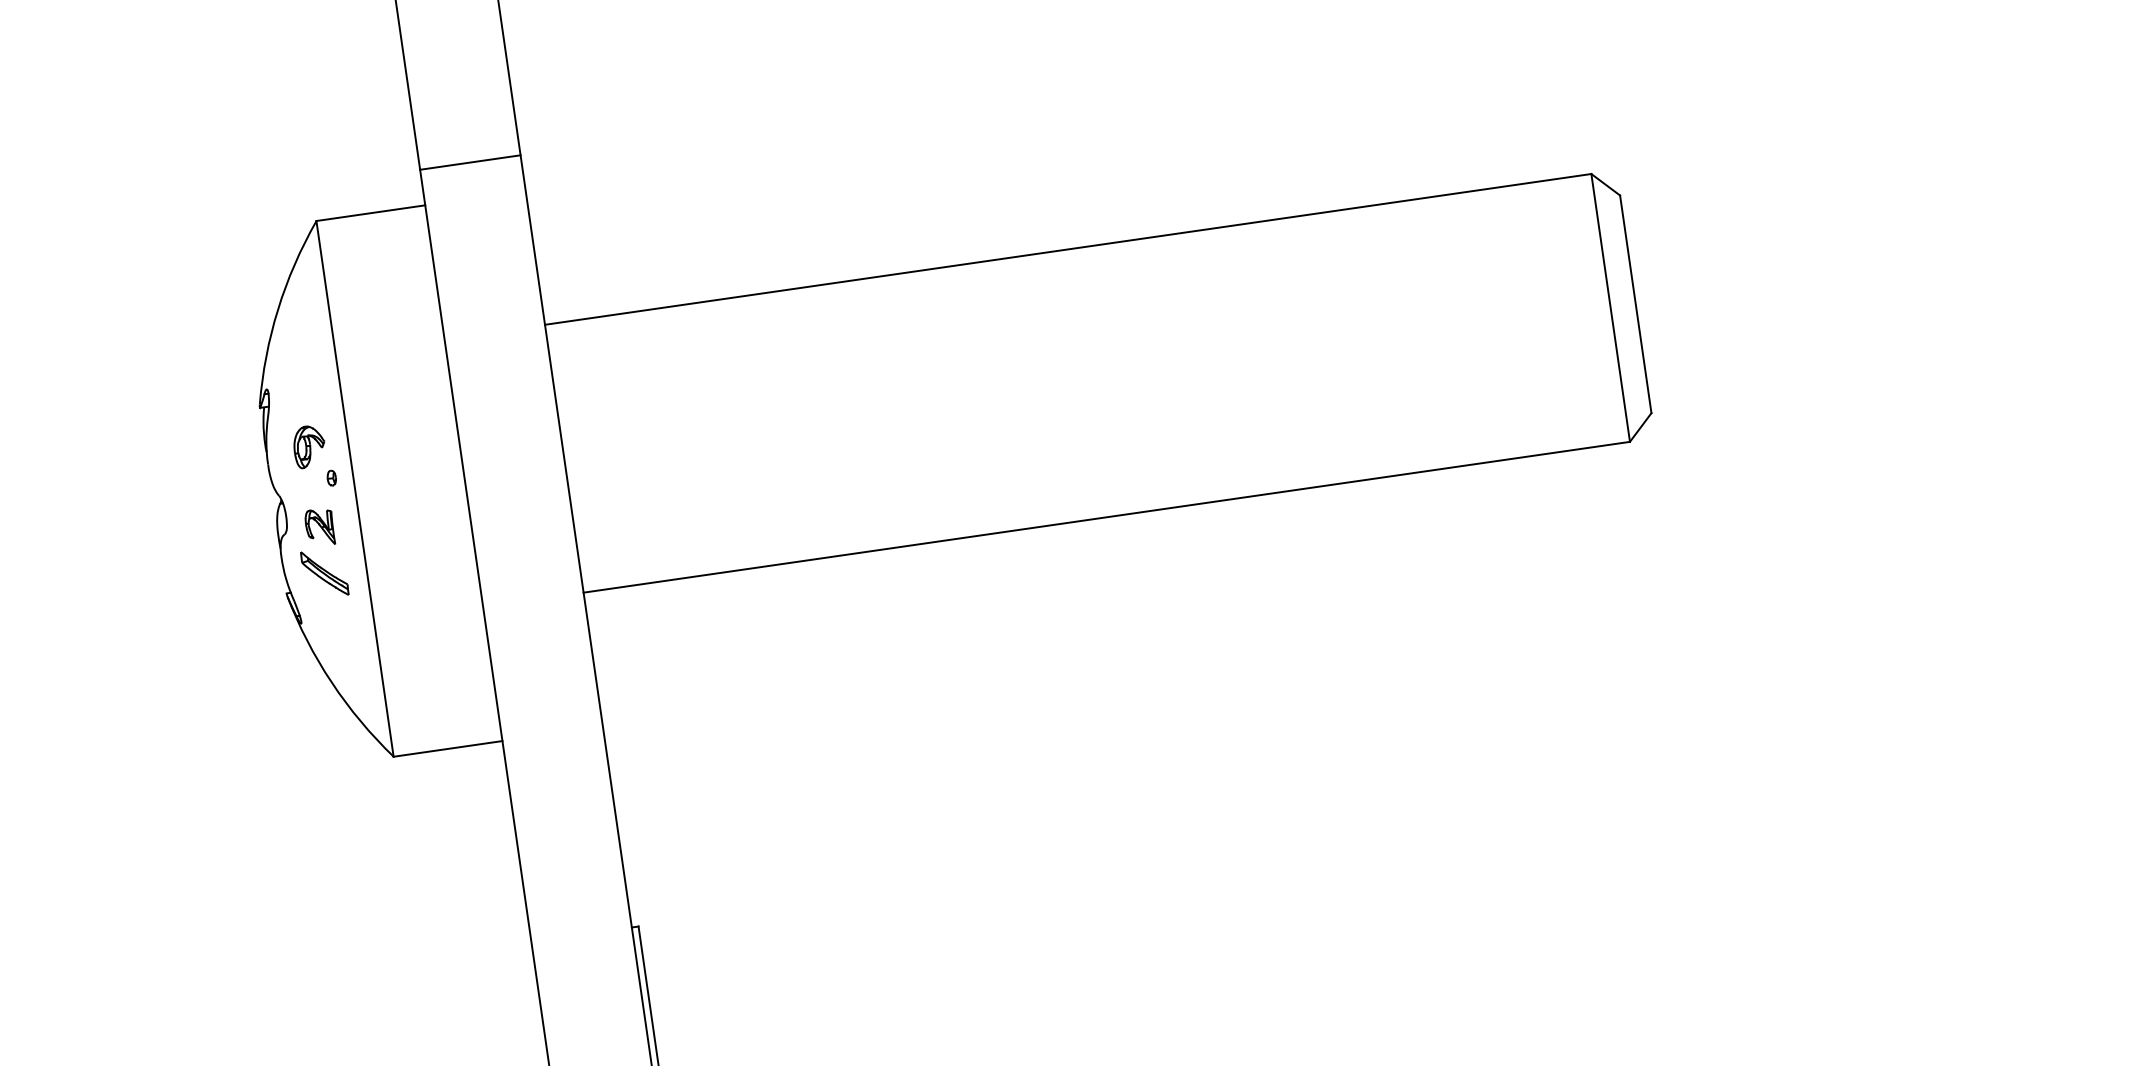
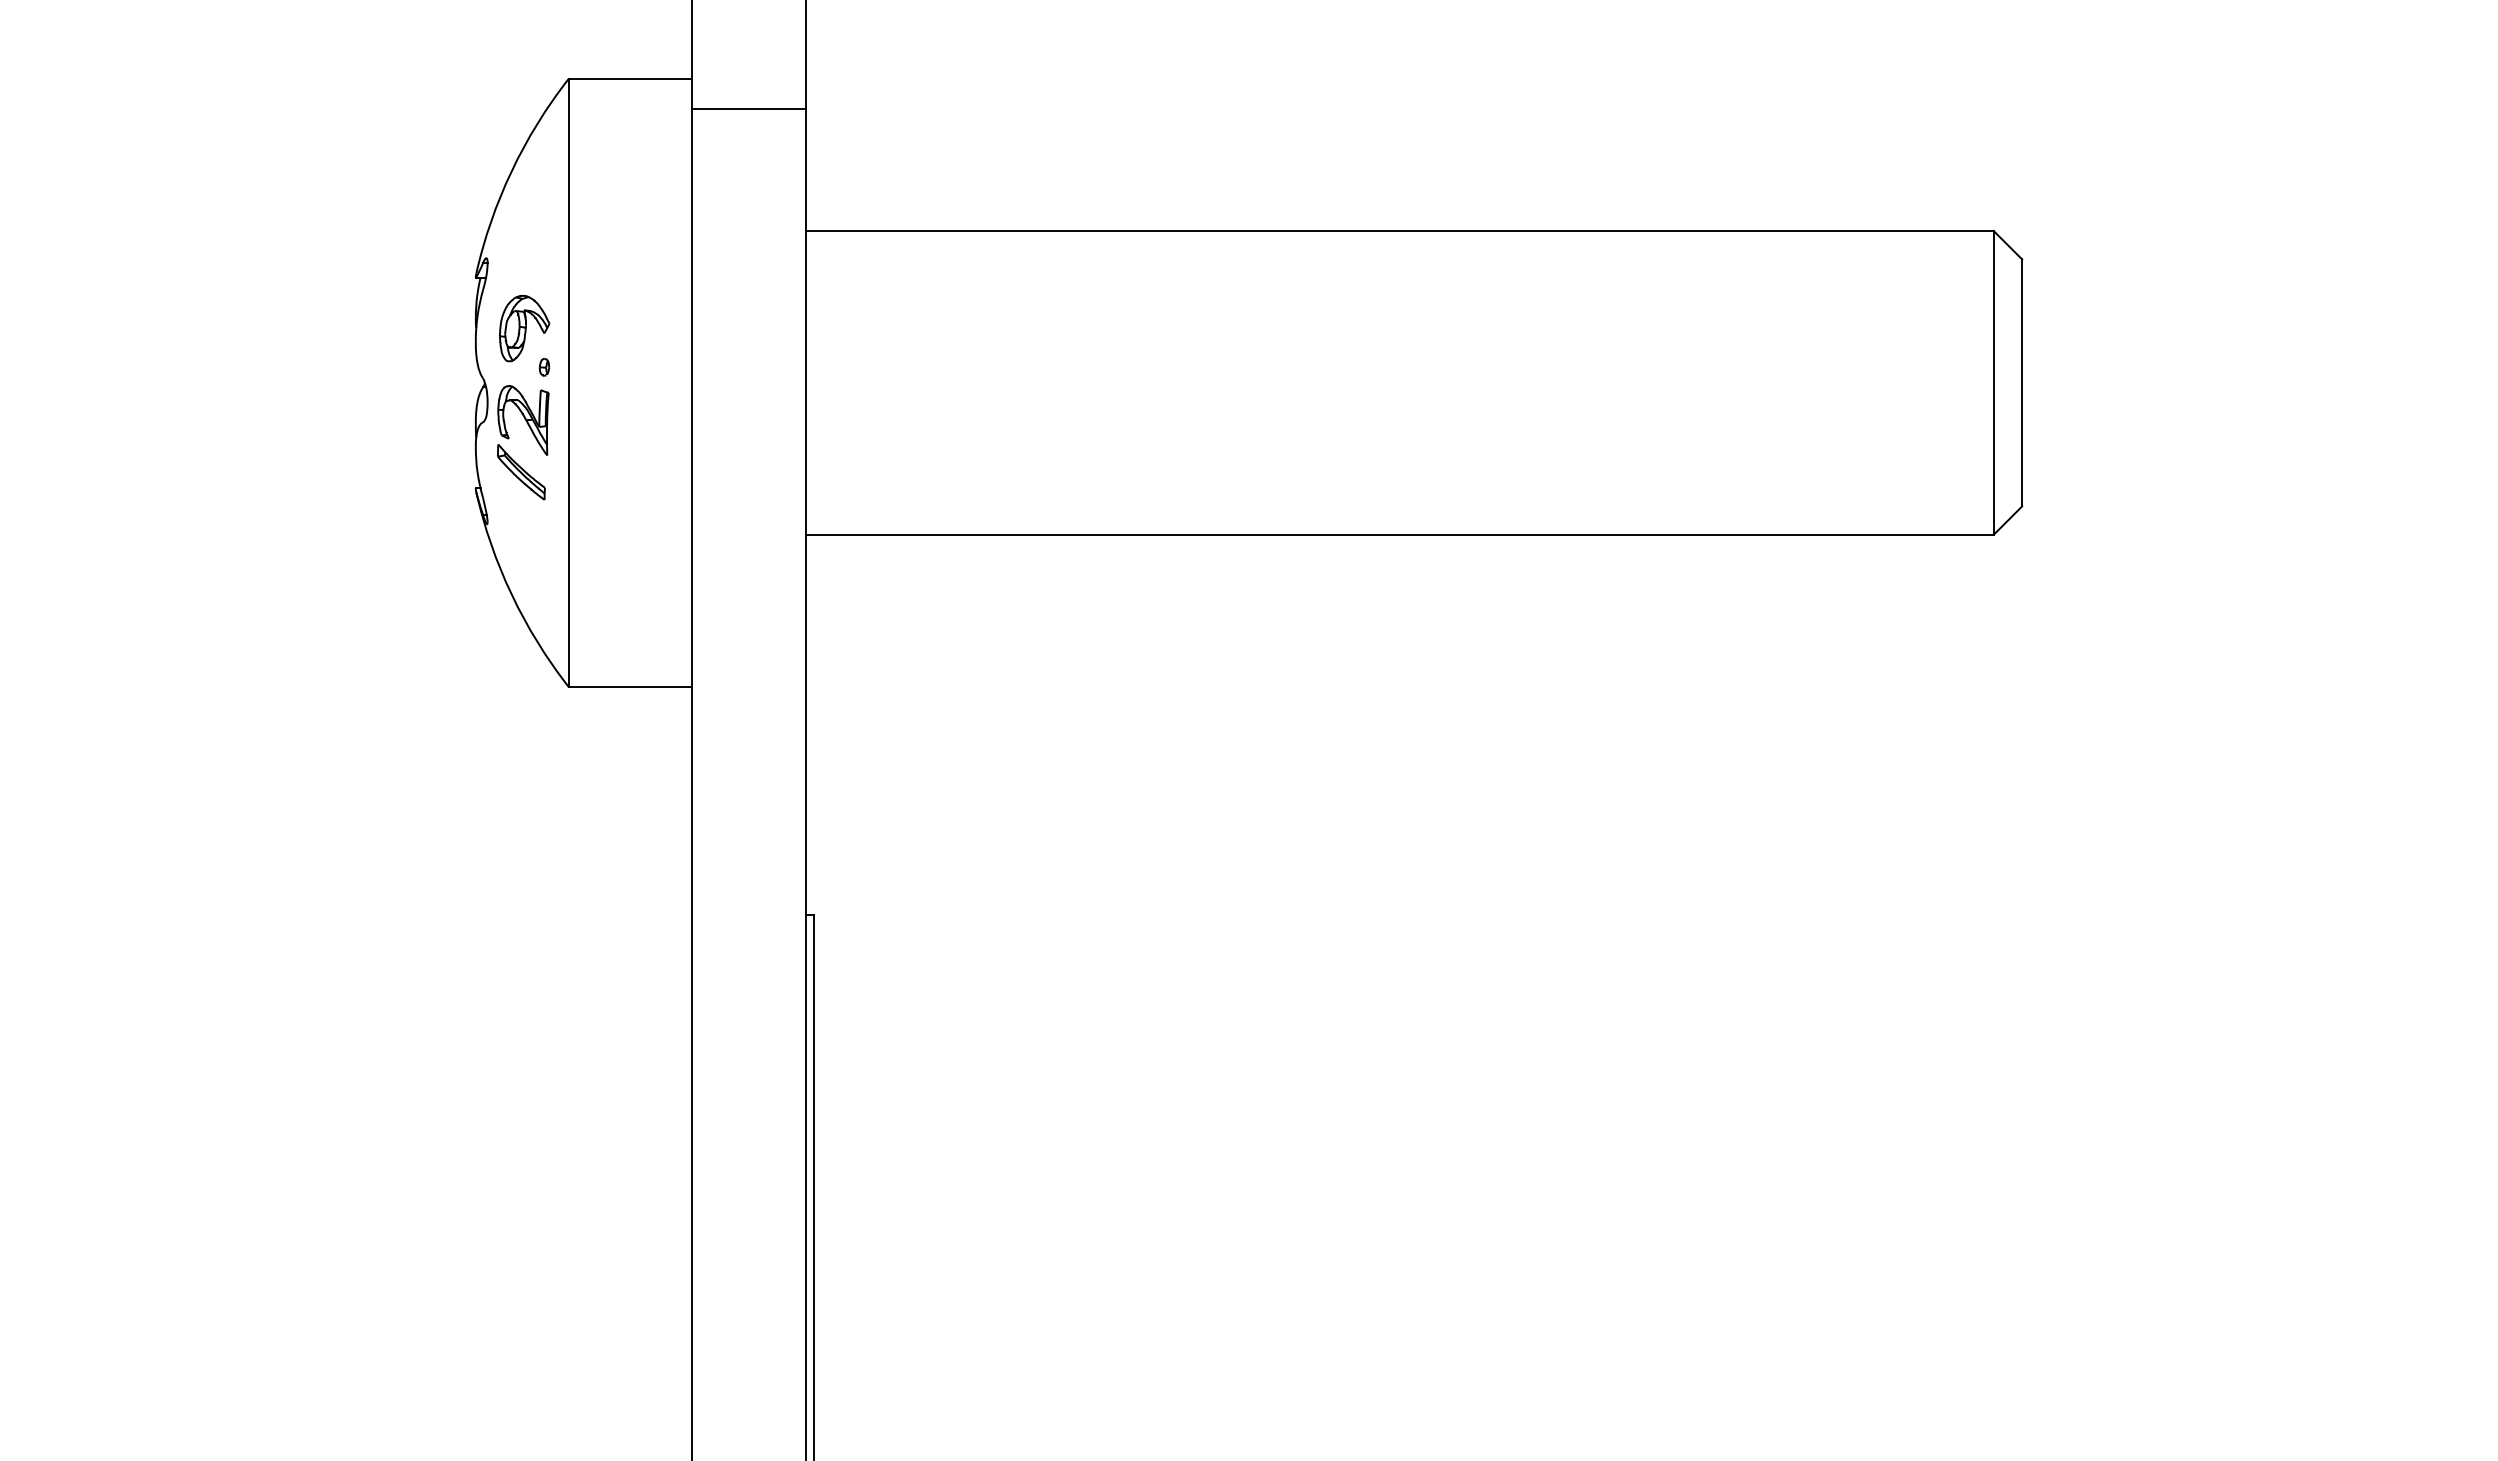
line: (470, 162) -> (749, 108), moved
part: (309, 446) -> (524, 328), size x1.43
part: (320, 527) -> (523, 420), size x1.67

